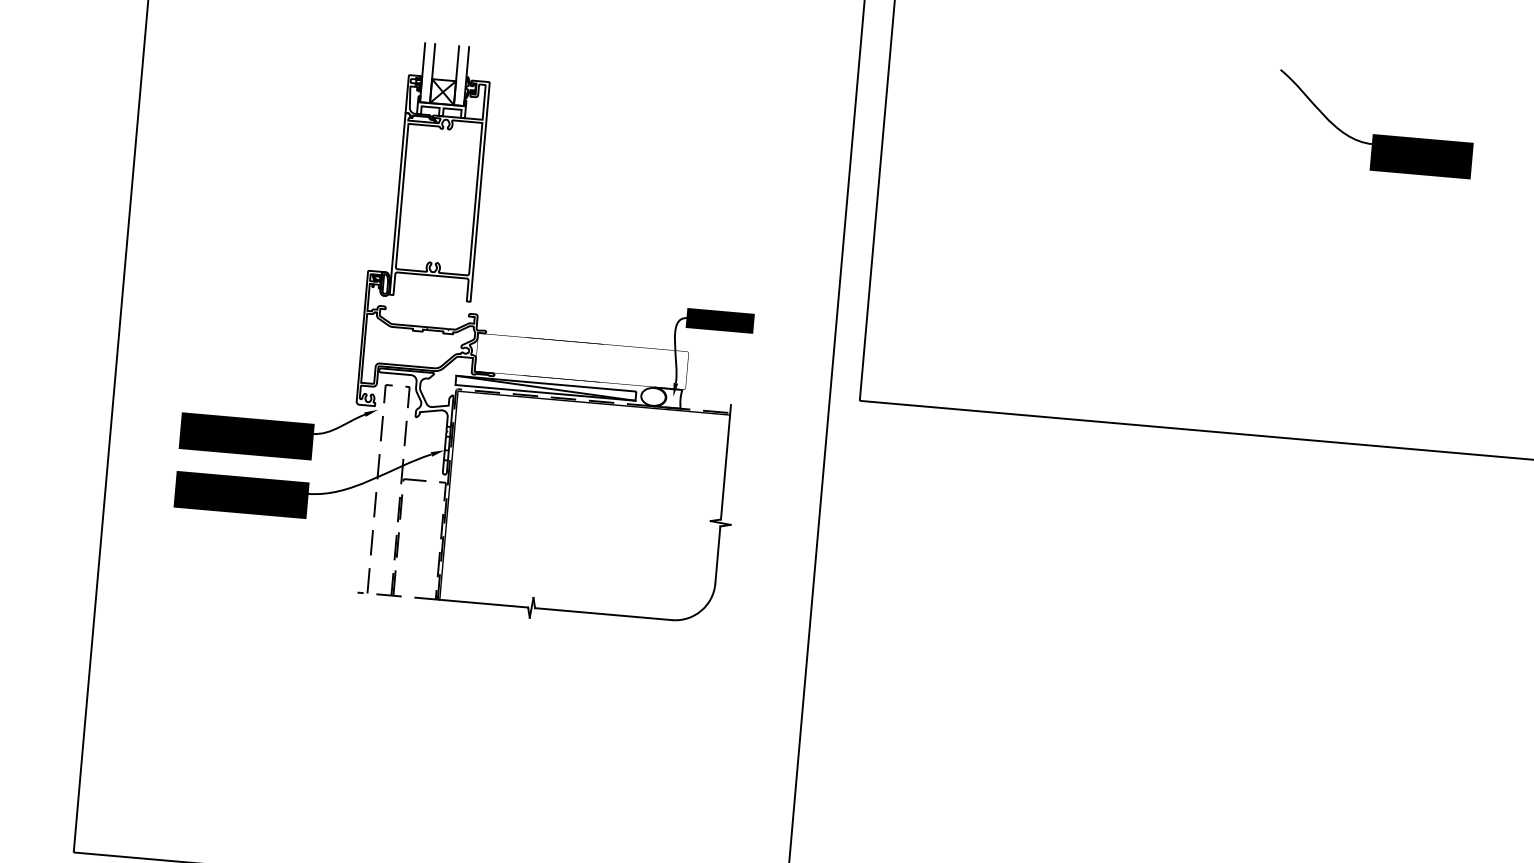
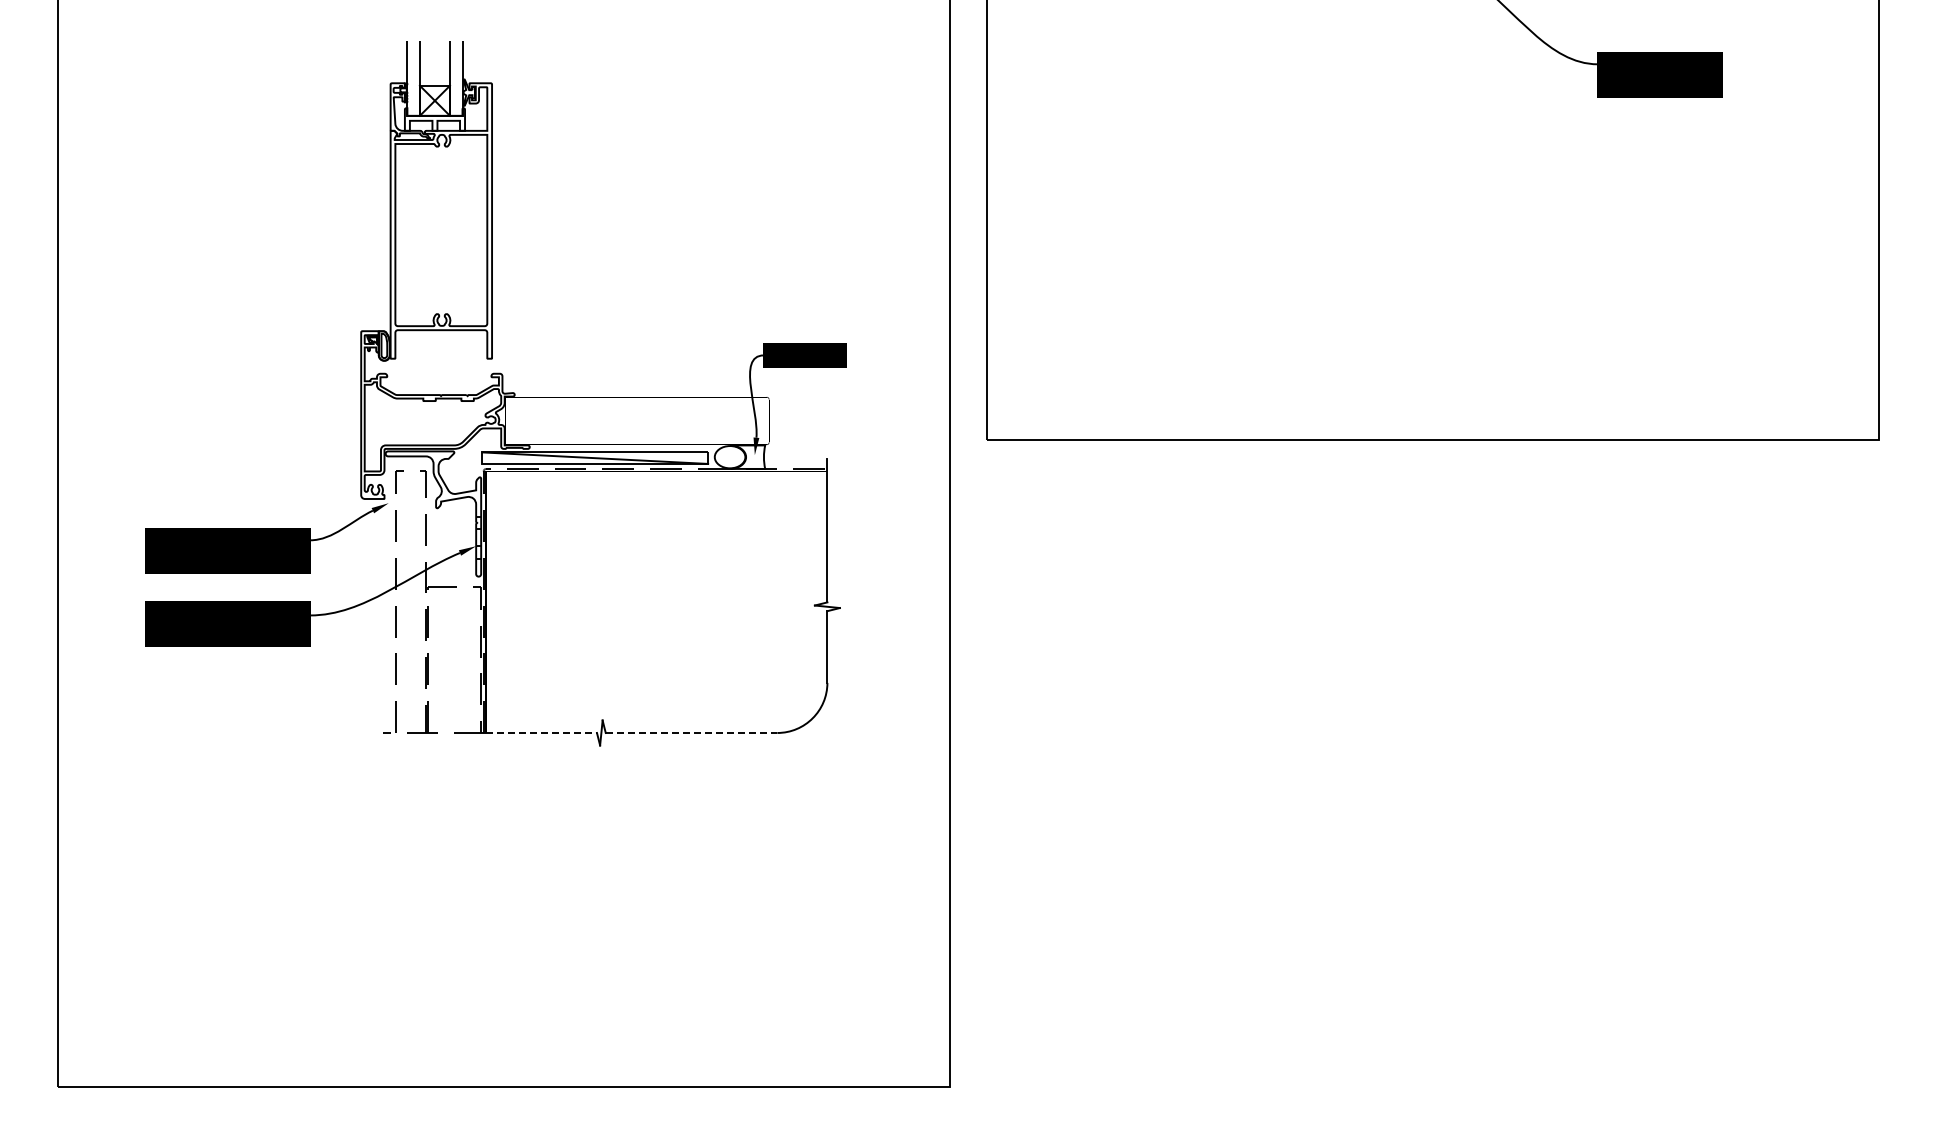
line: (484, 603) -> (542, 732), solid -> dashed
line: (603, 613) -> (691, 732), solid -> dashed

